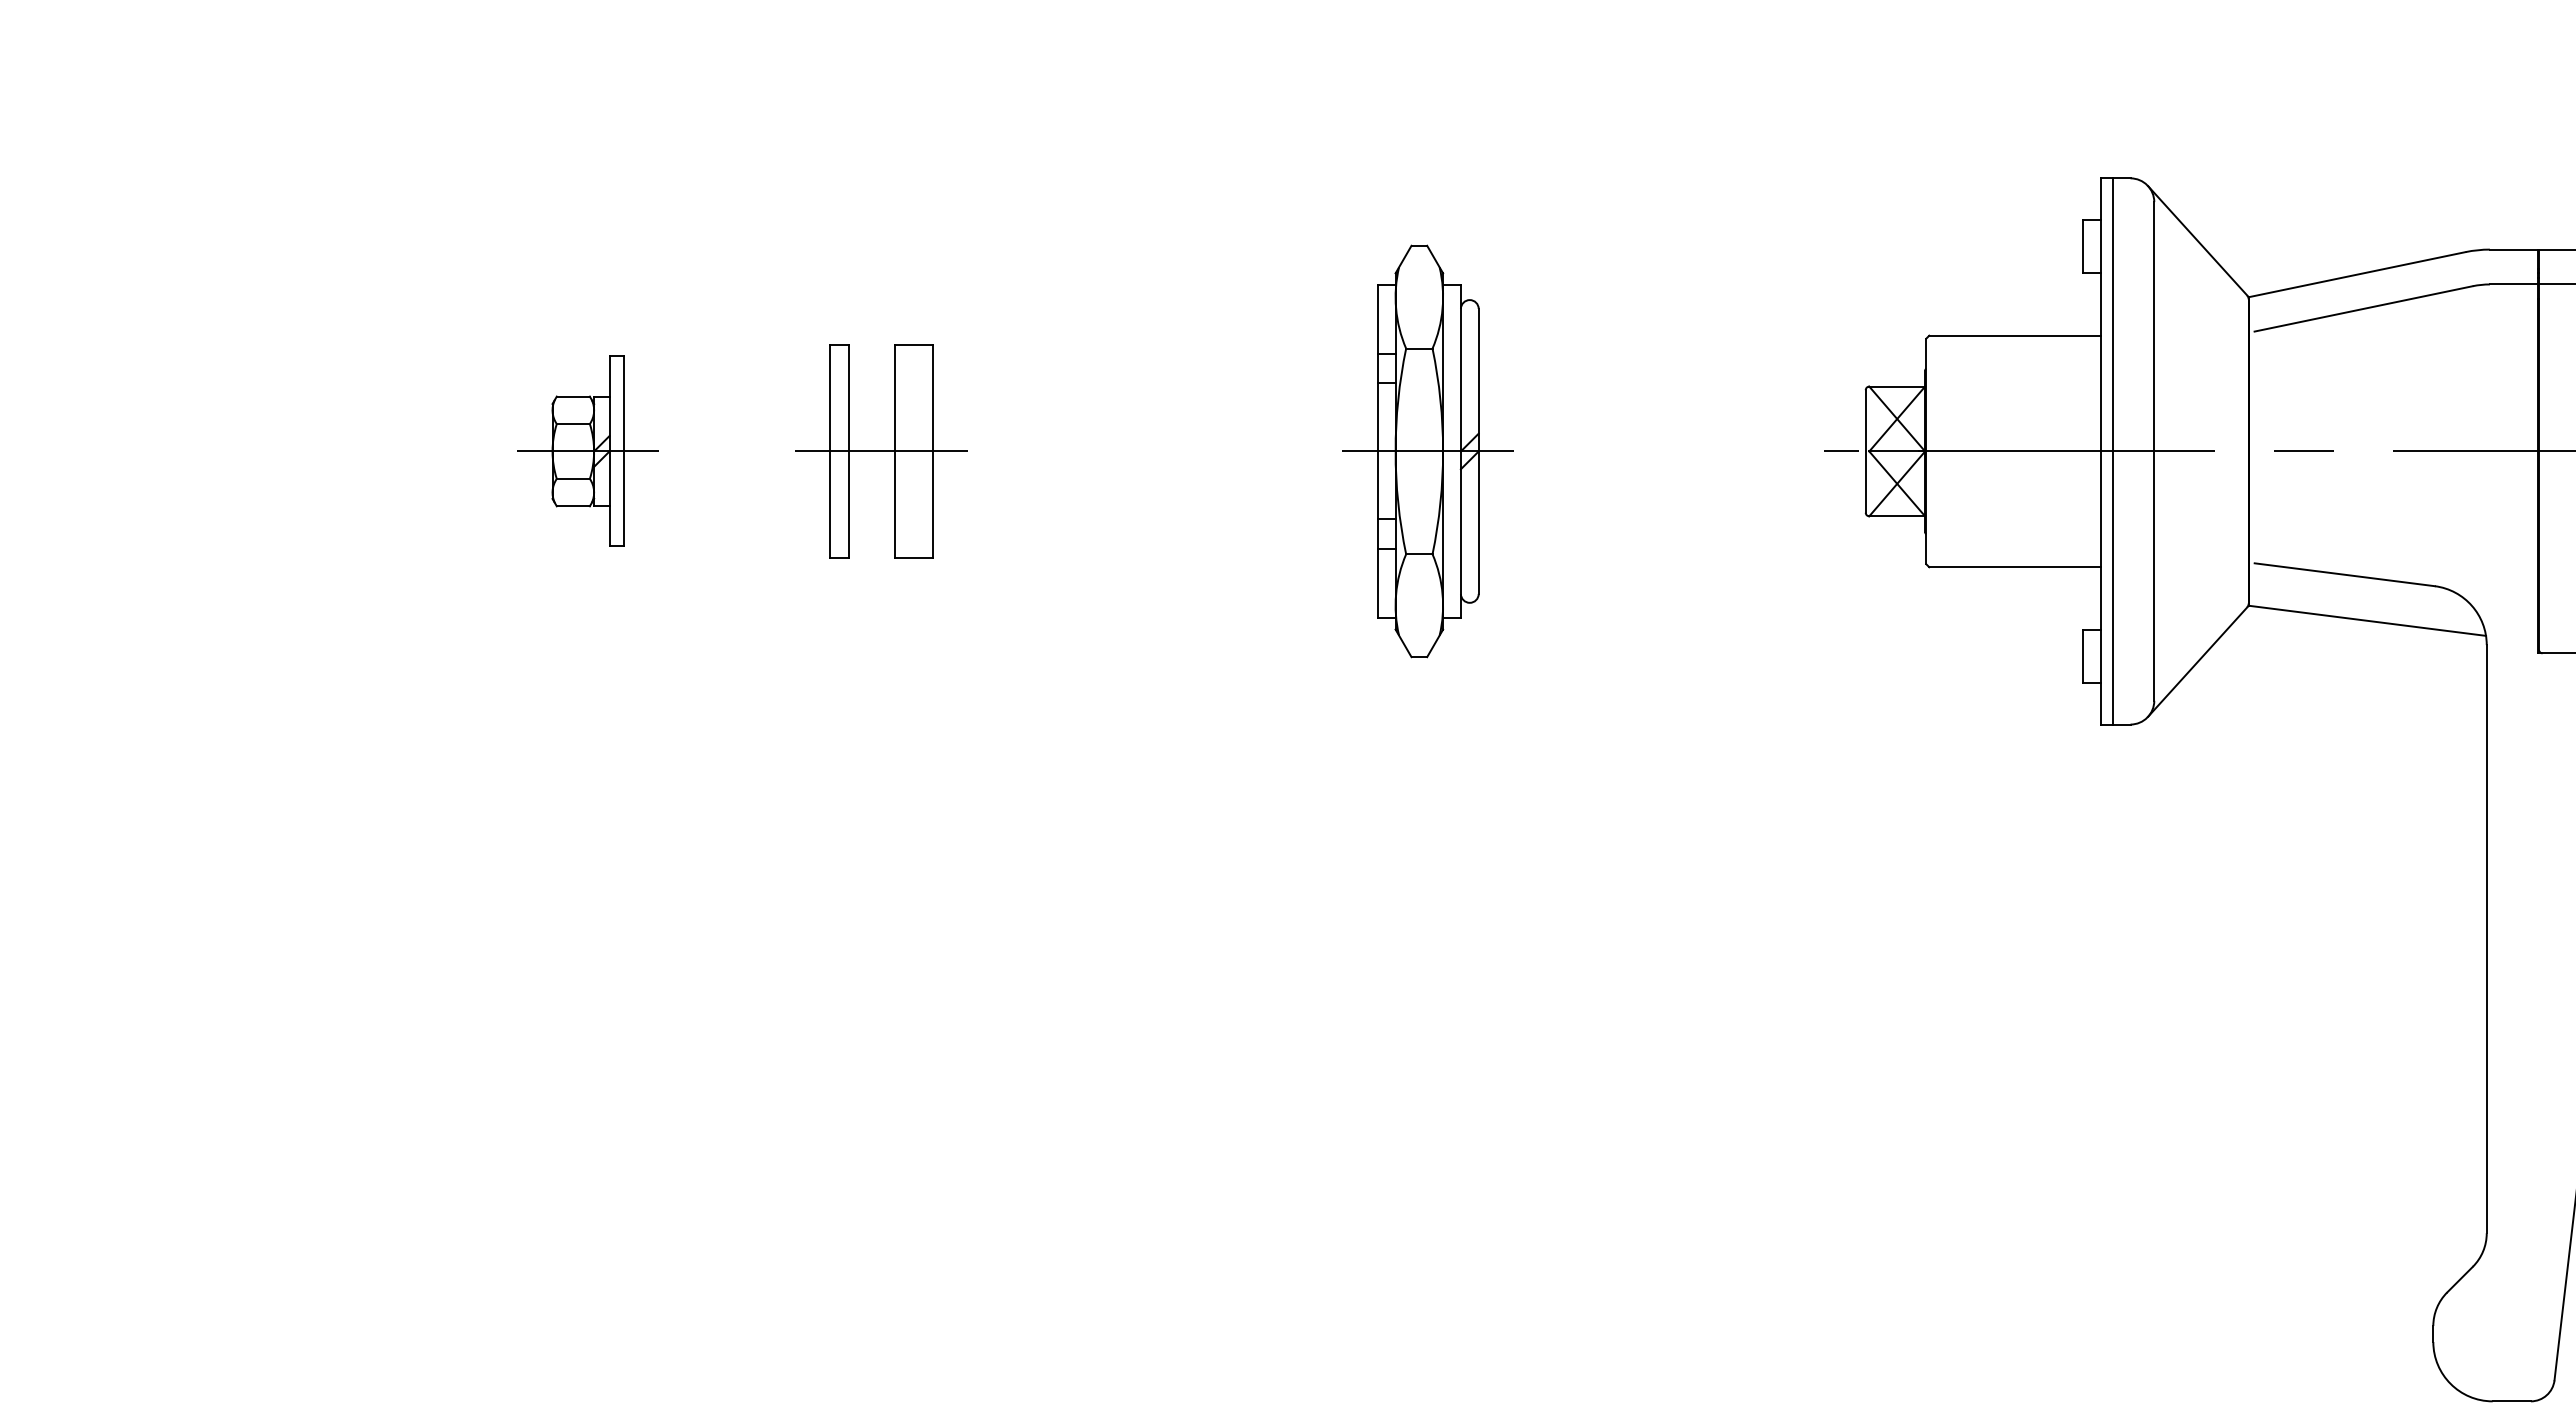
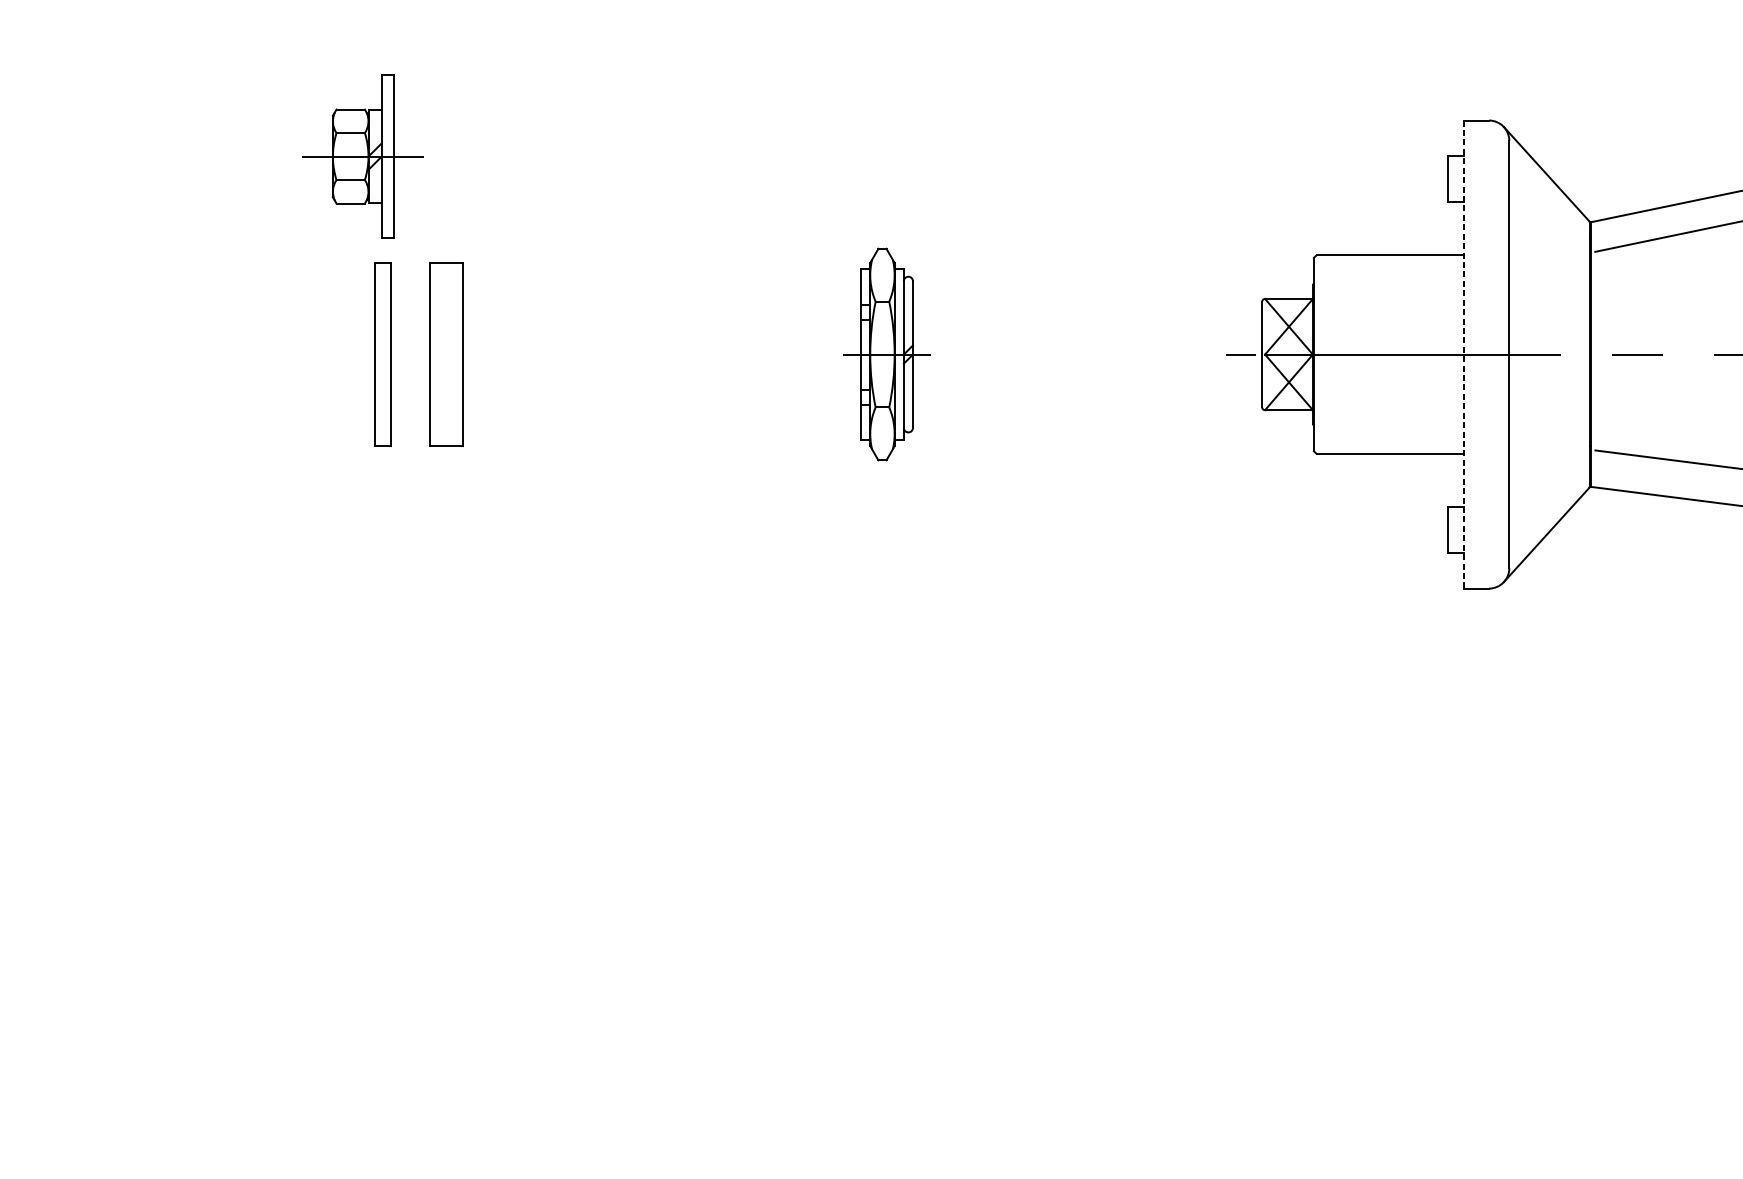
part: (587, 450) -> (362, 155), moved
line: (881, 451) -> (418, 354), removed
part: (1427, 451) -> (886, 354), size x0.6
line: (2100, 451) -> (1463, 354), solid -> dashed
line: (2112, 451) -> (1473, 354), removed

